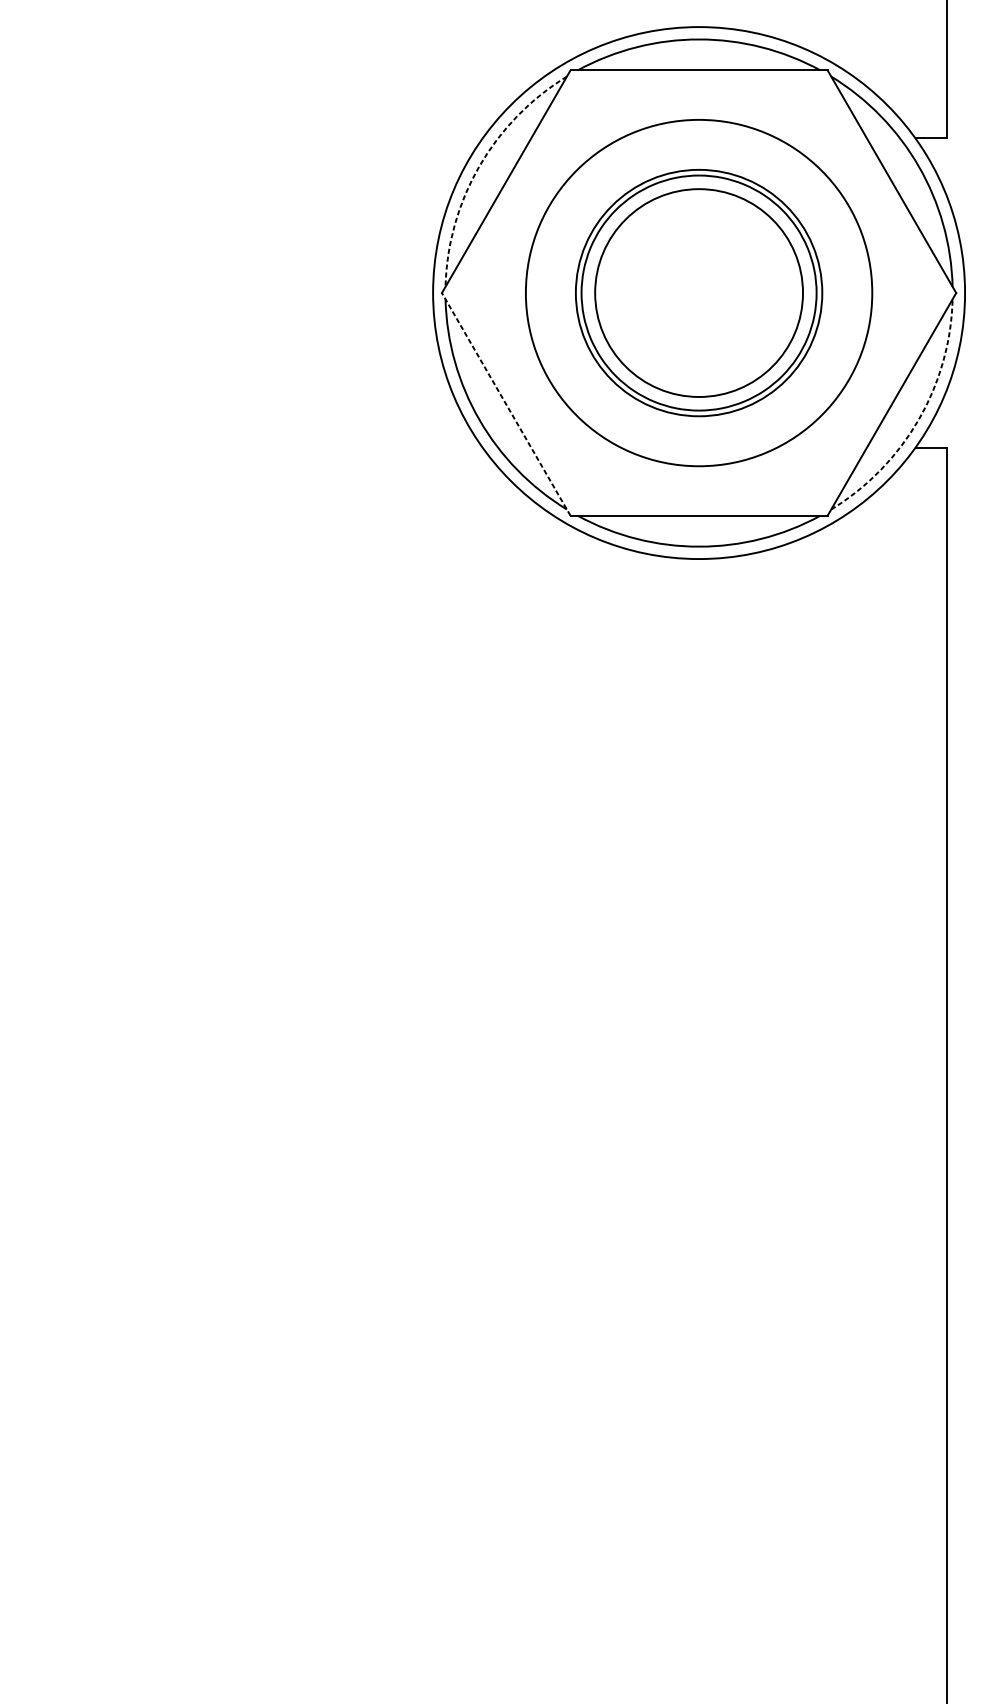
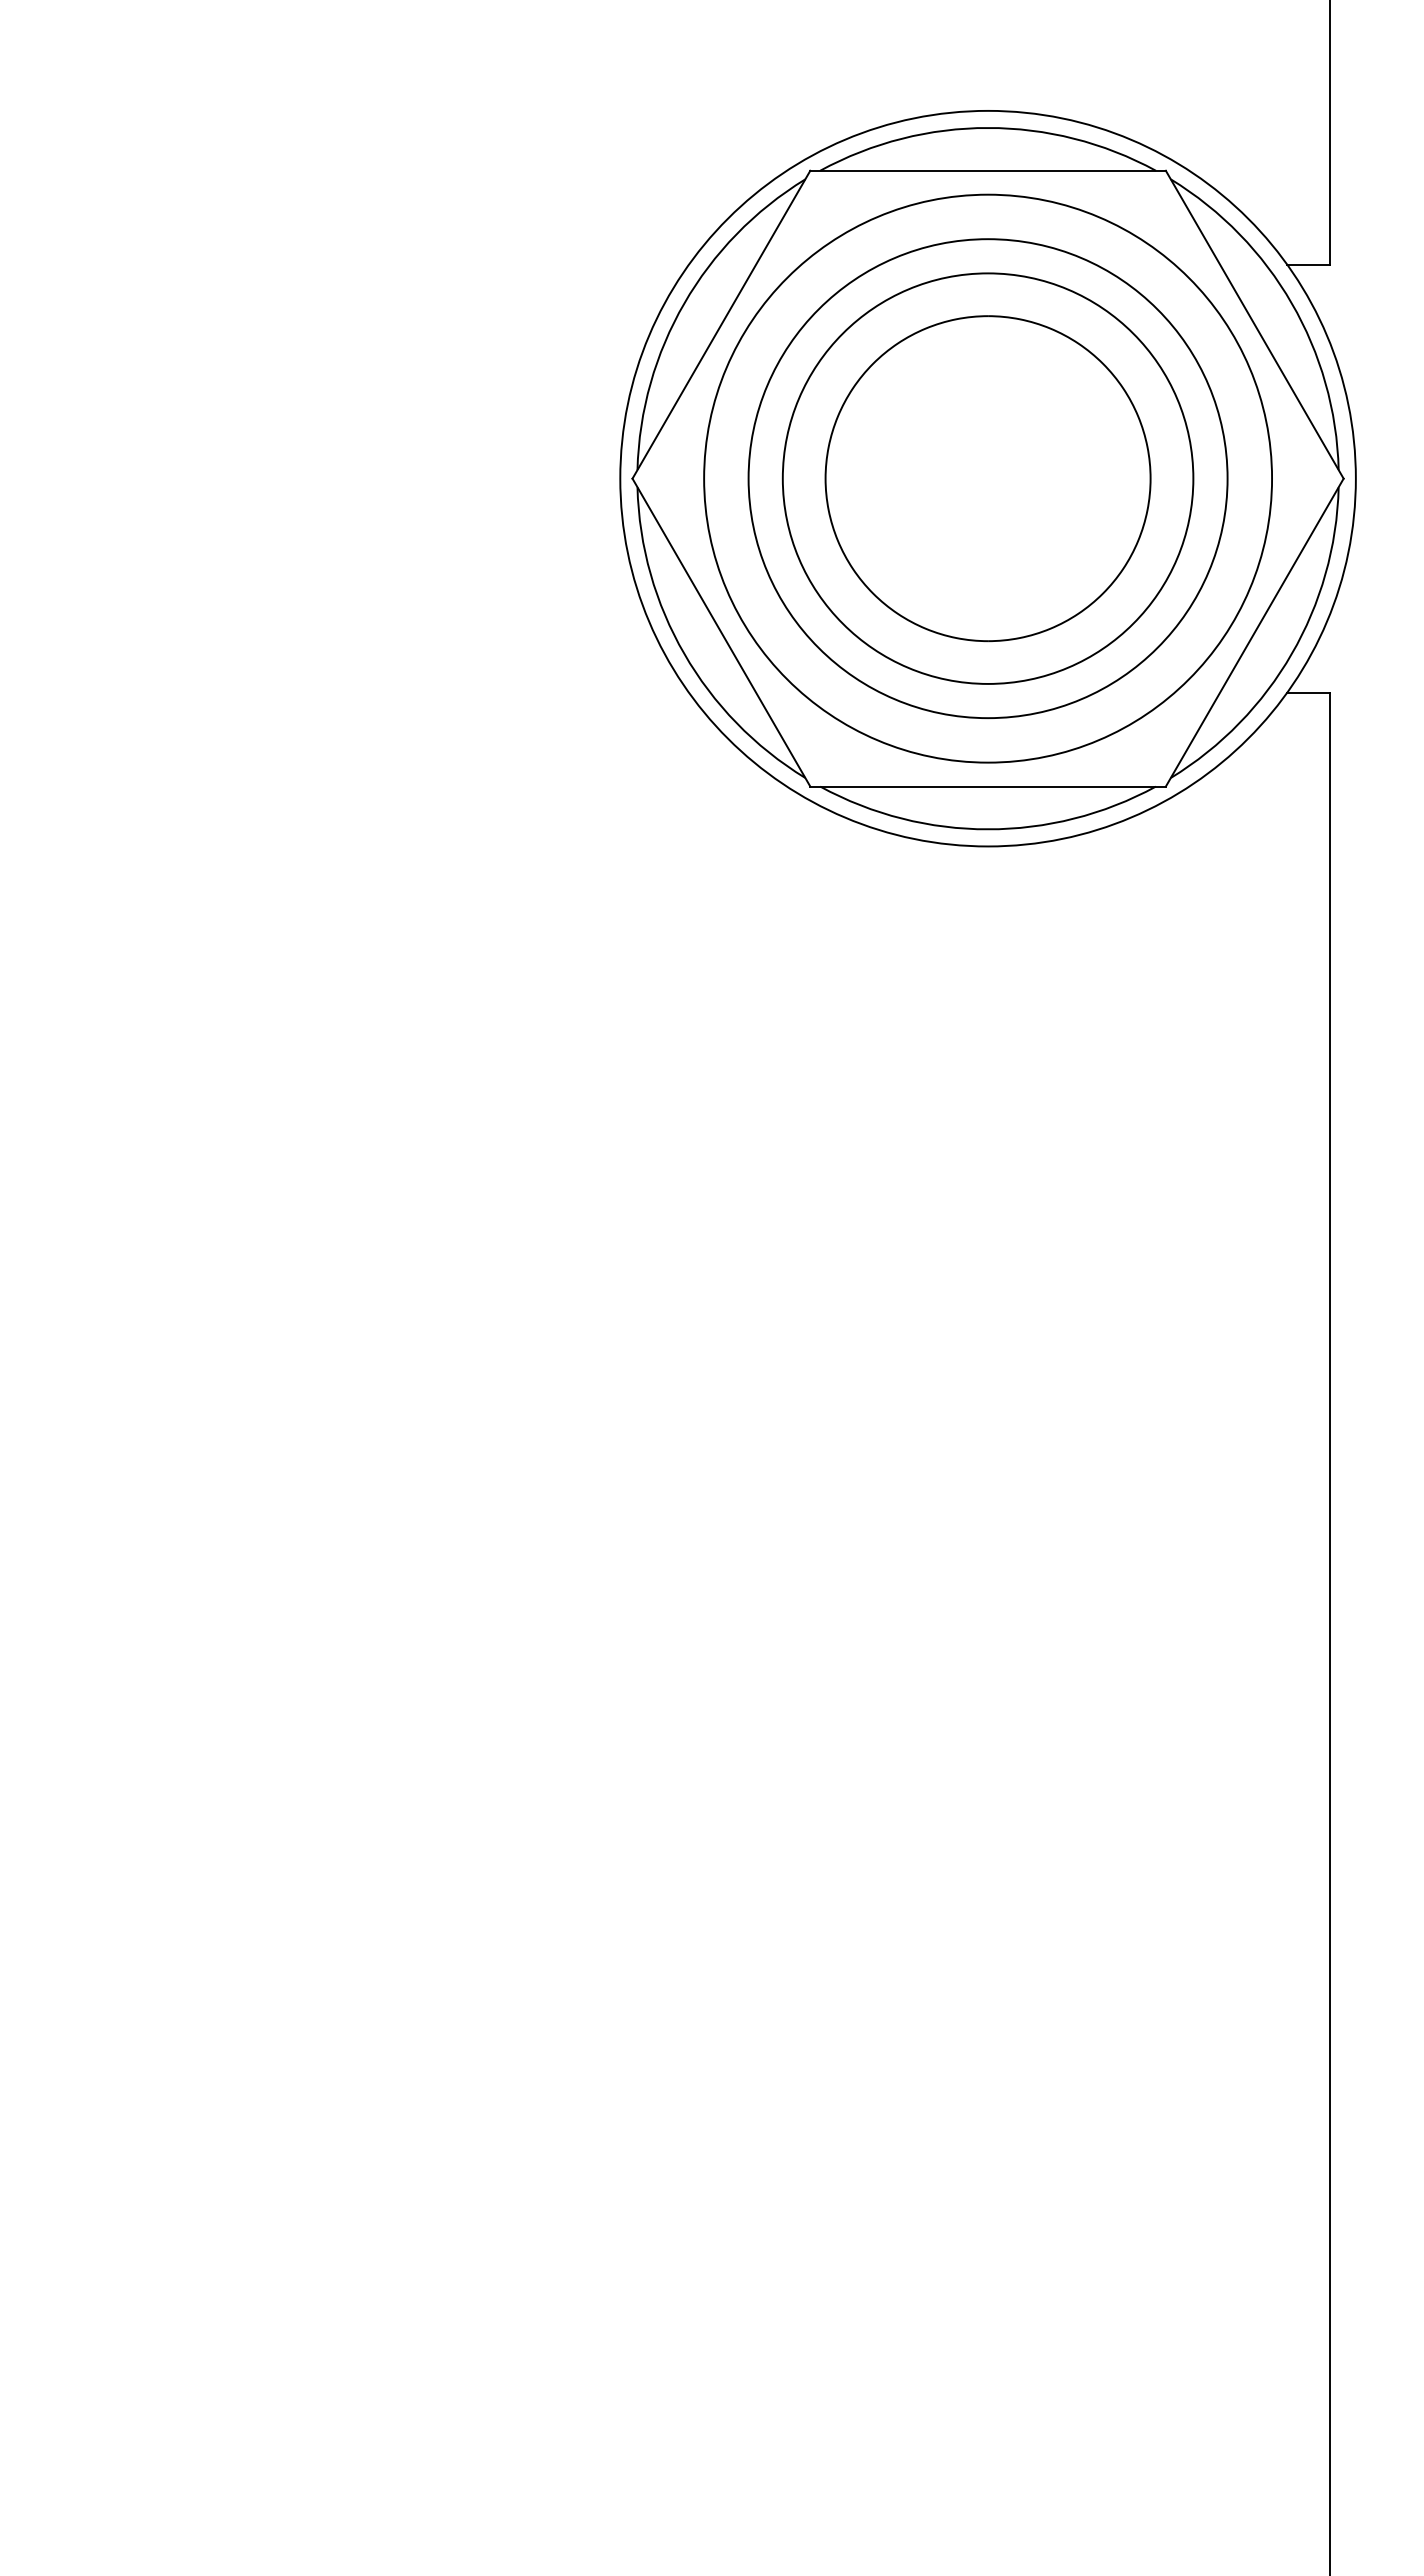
arc: (479, 166) -> (684, 303), dashed -> solid
circle: (698, 292) -> (987, 478), size x1.43
circle: (699, 292) -> (988, 478), size x1.67
line: (506, 404) -> (721, 632), dashed -> solid
arc: (918, 420) -> (1291, 654), dashed -> solid

